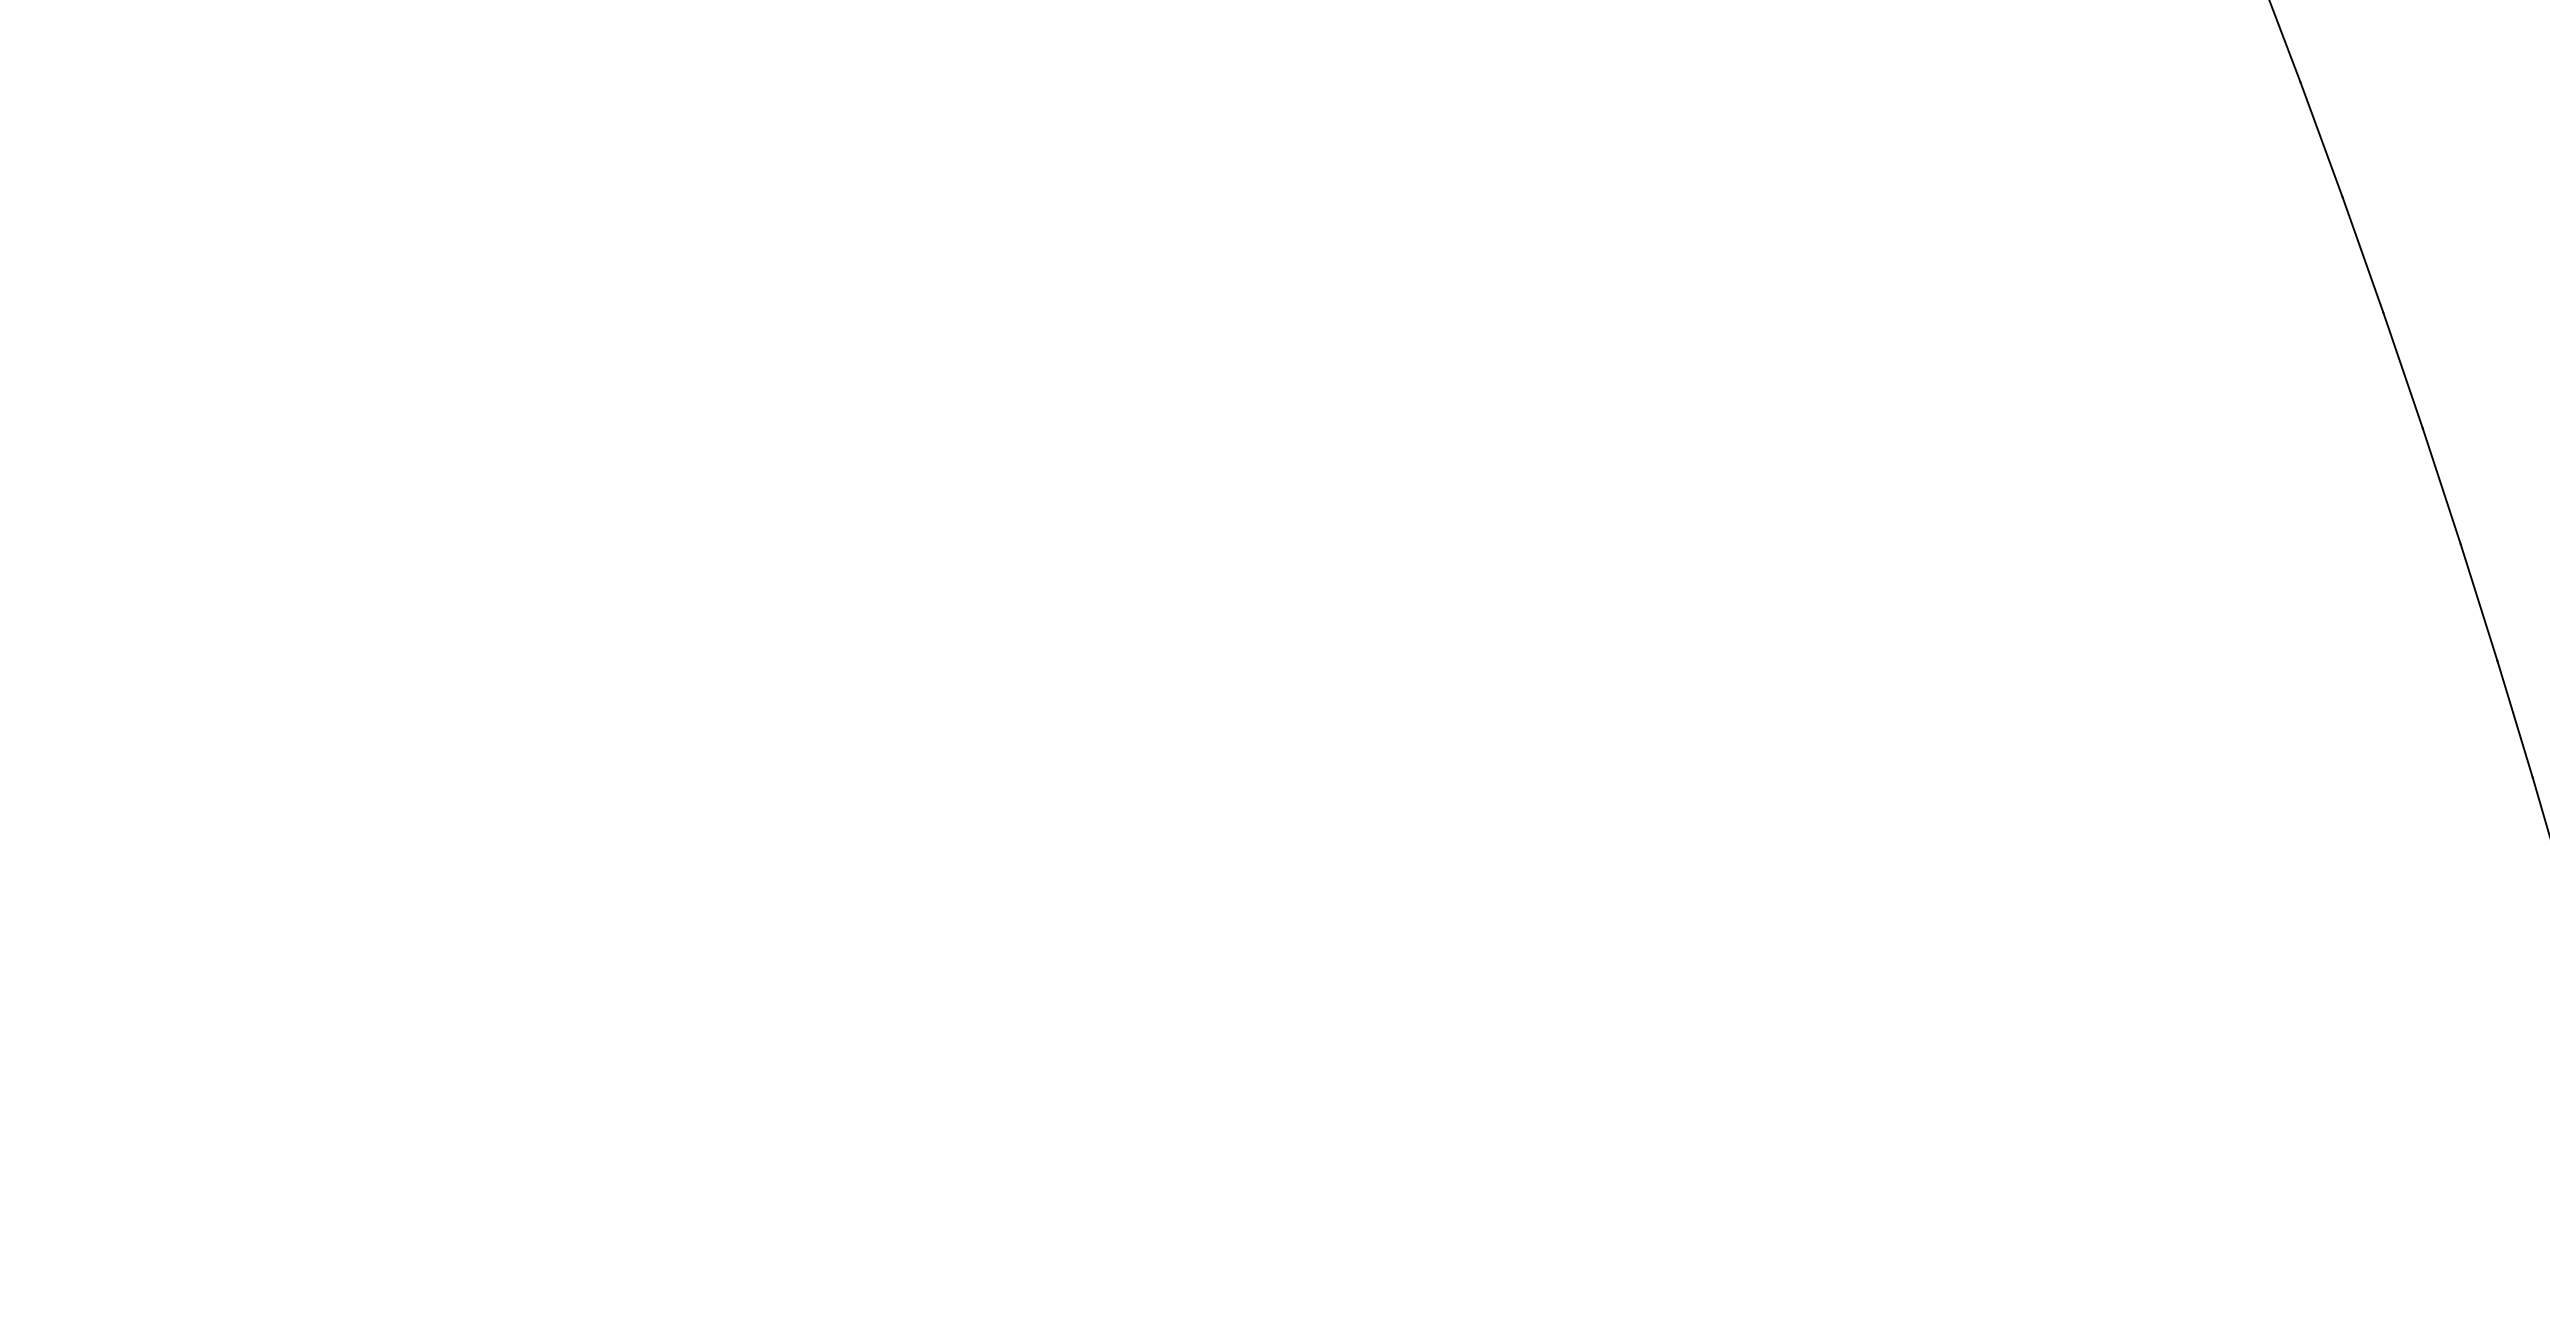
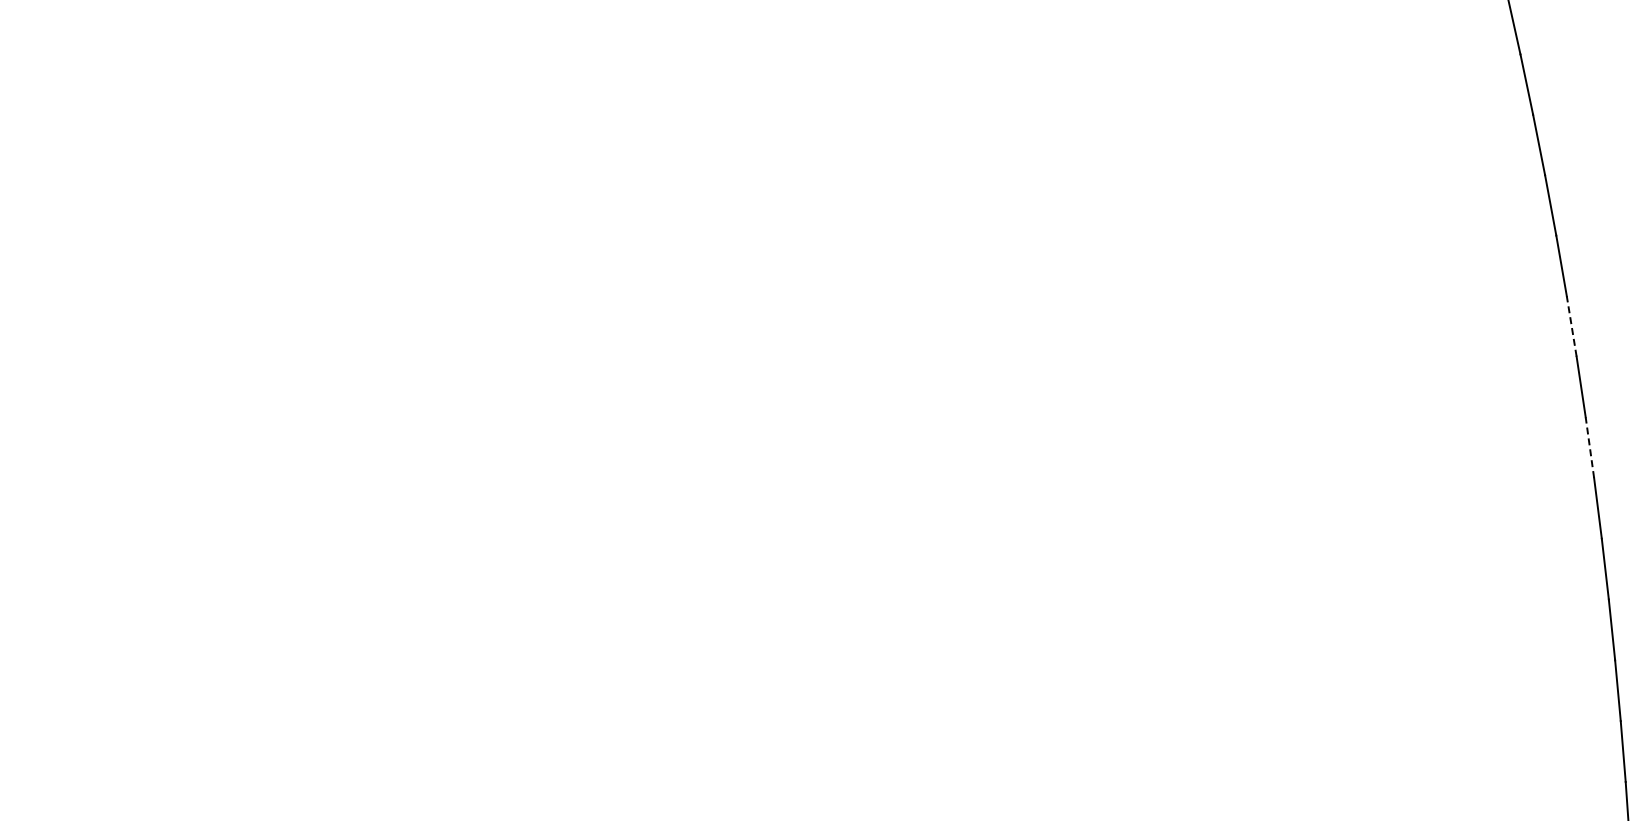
line: (2402, 370) -> (1571, 326), solid -> dashed
line: (2478, 602) -> (1589, 447), solid -> dashed

